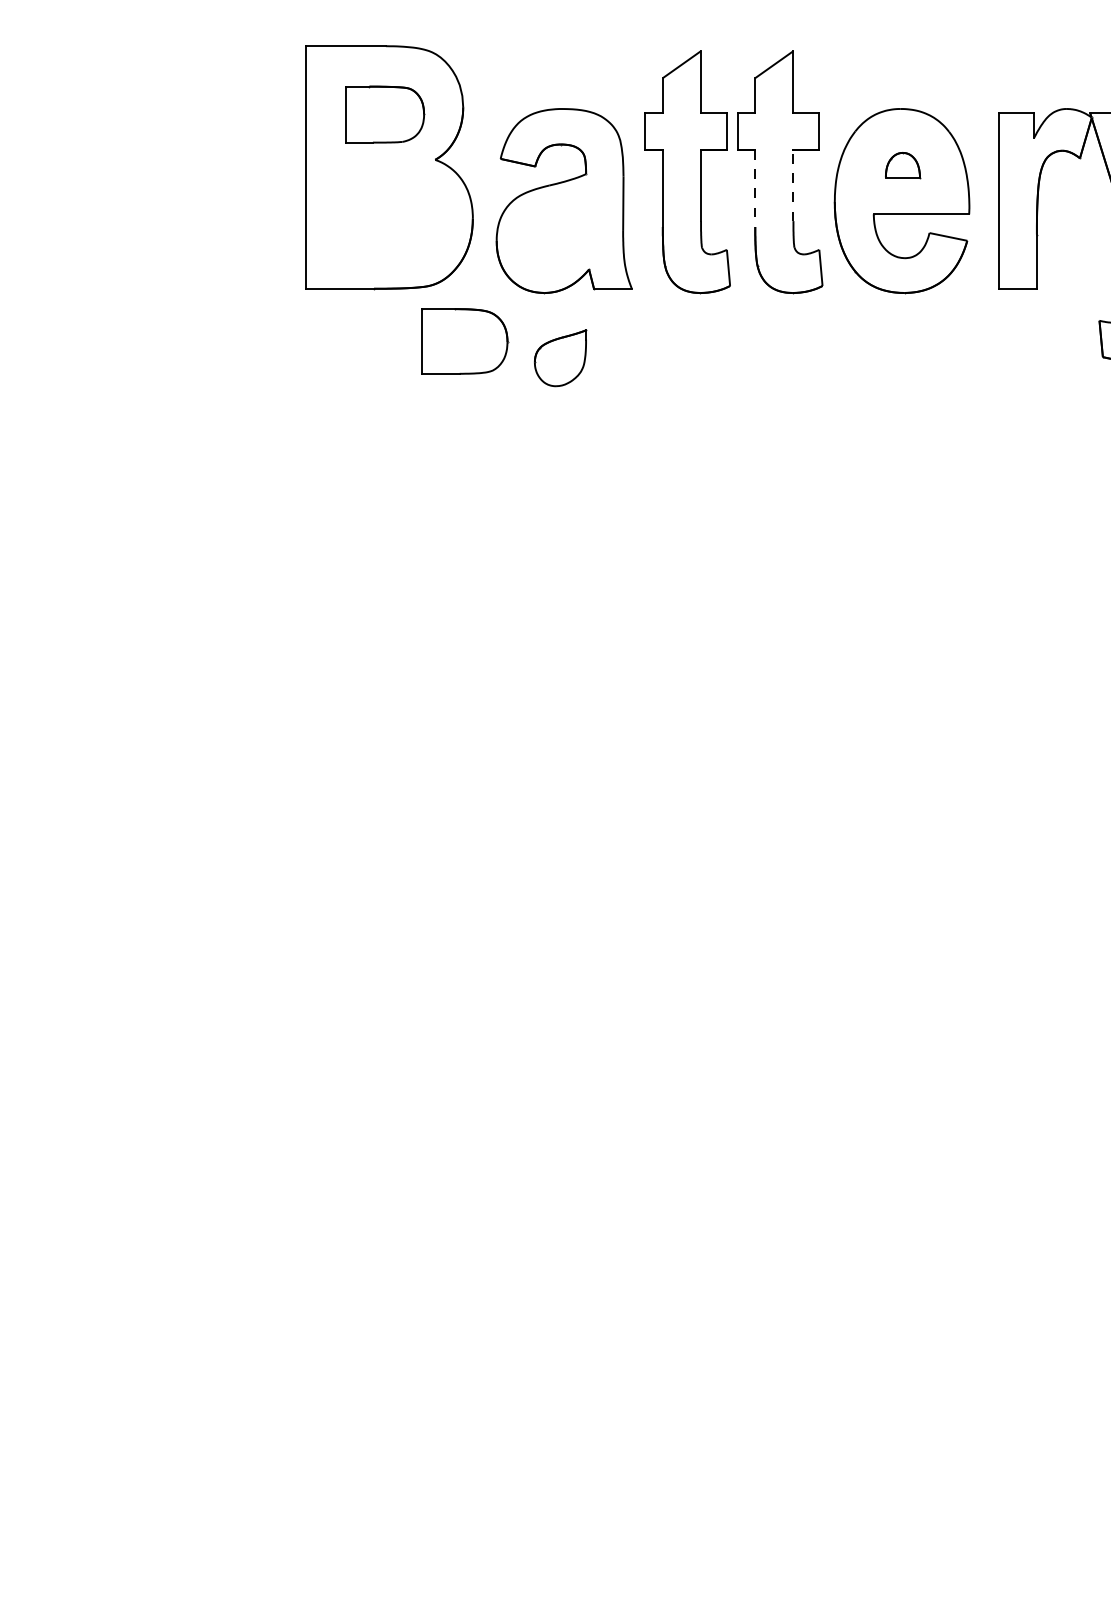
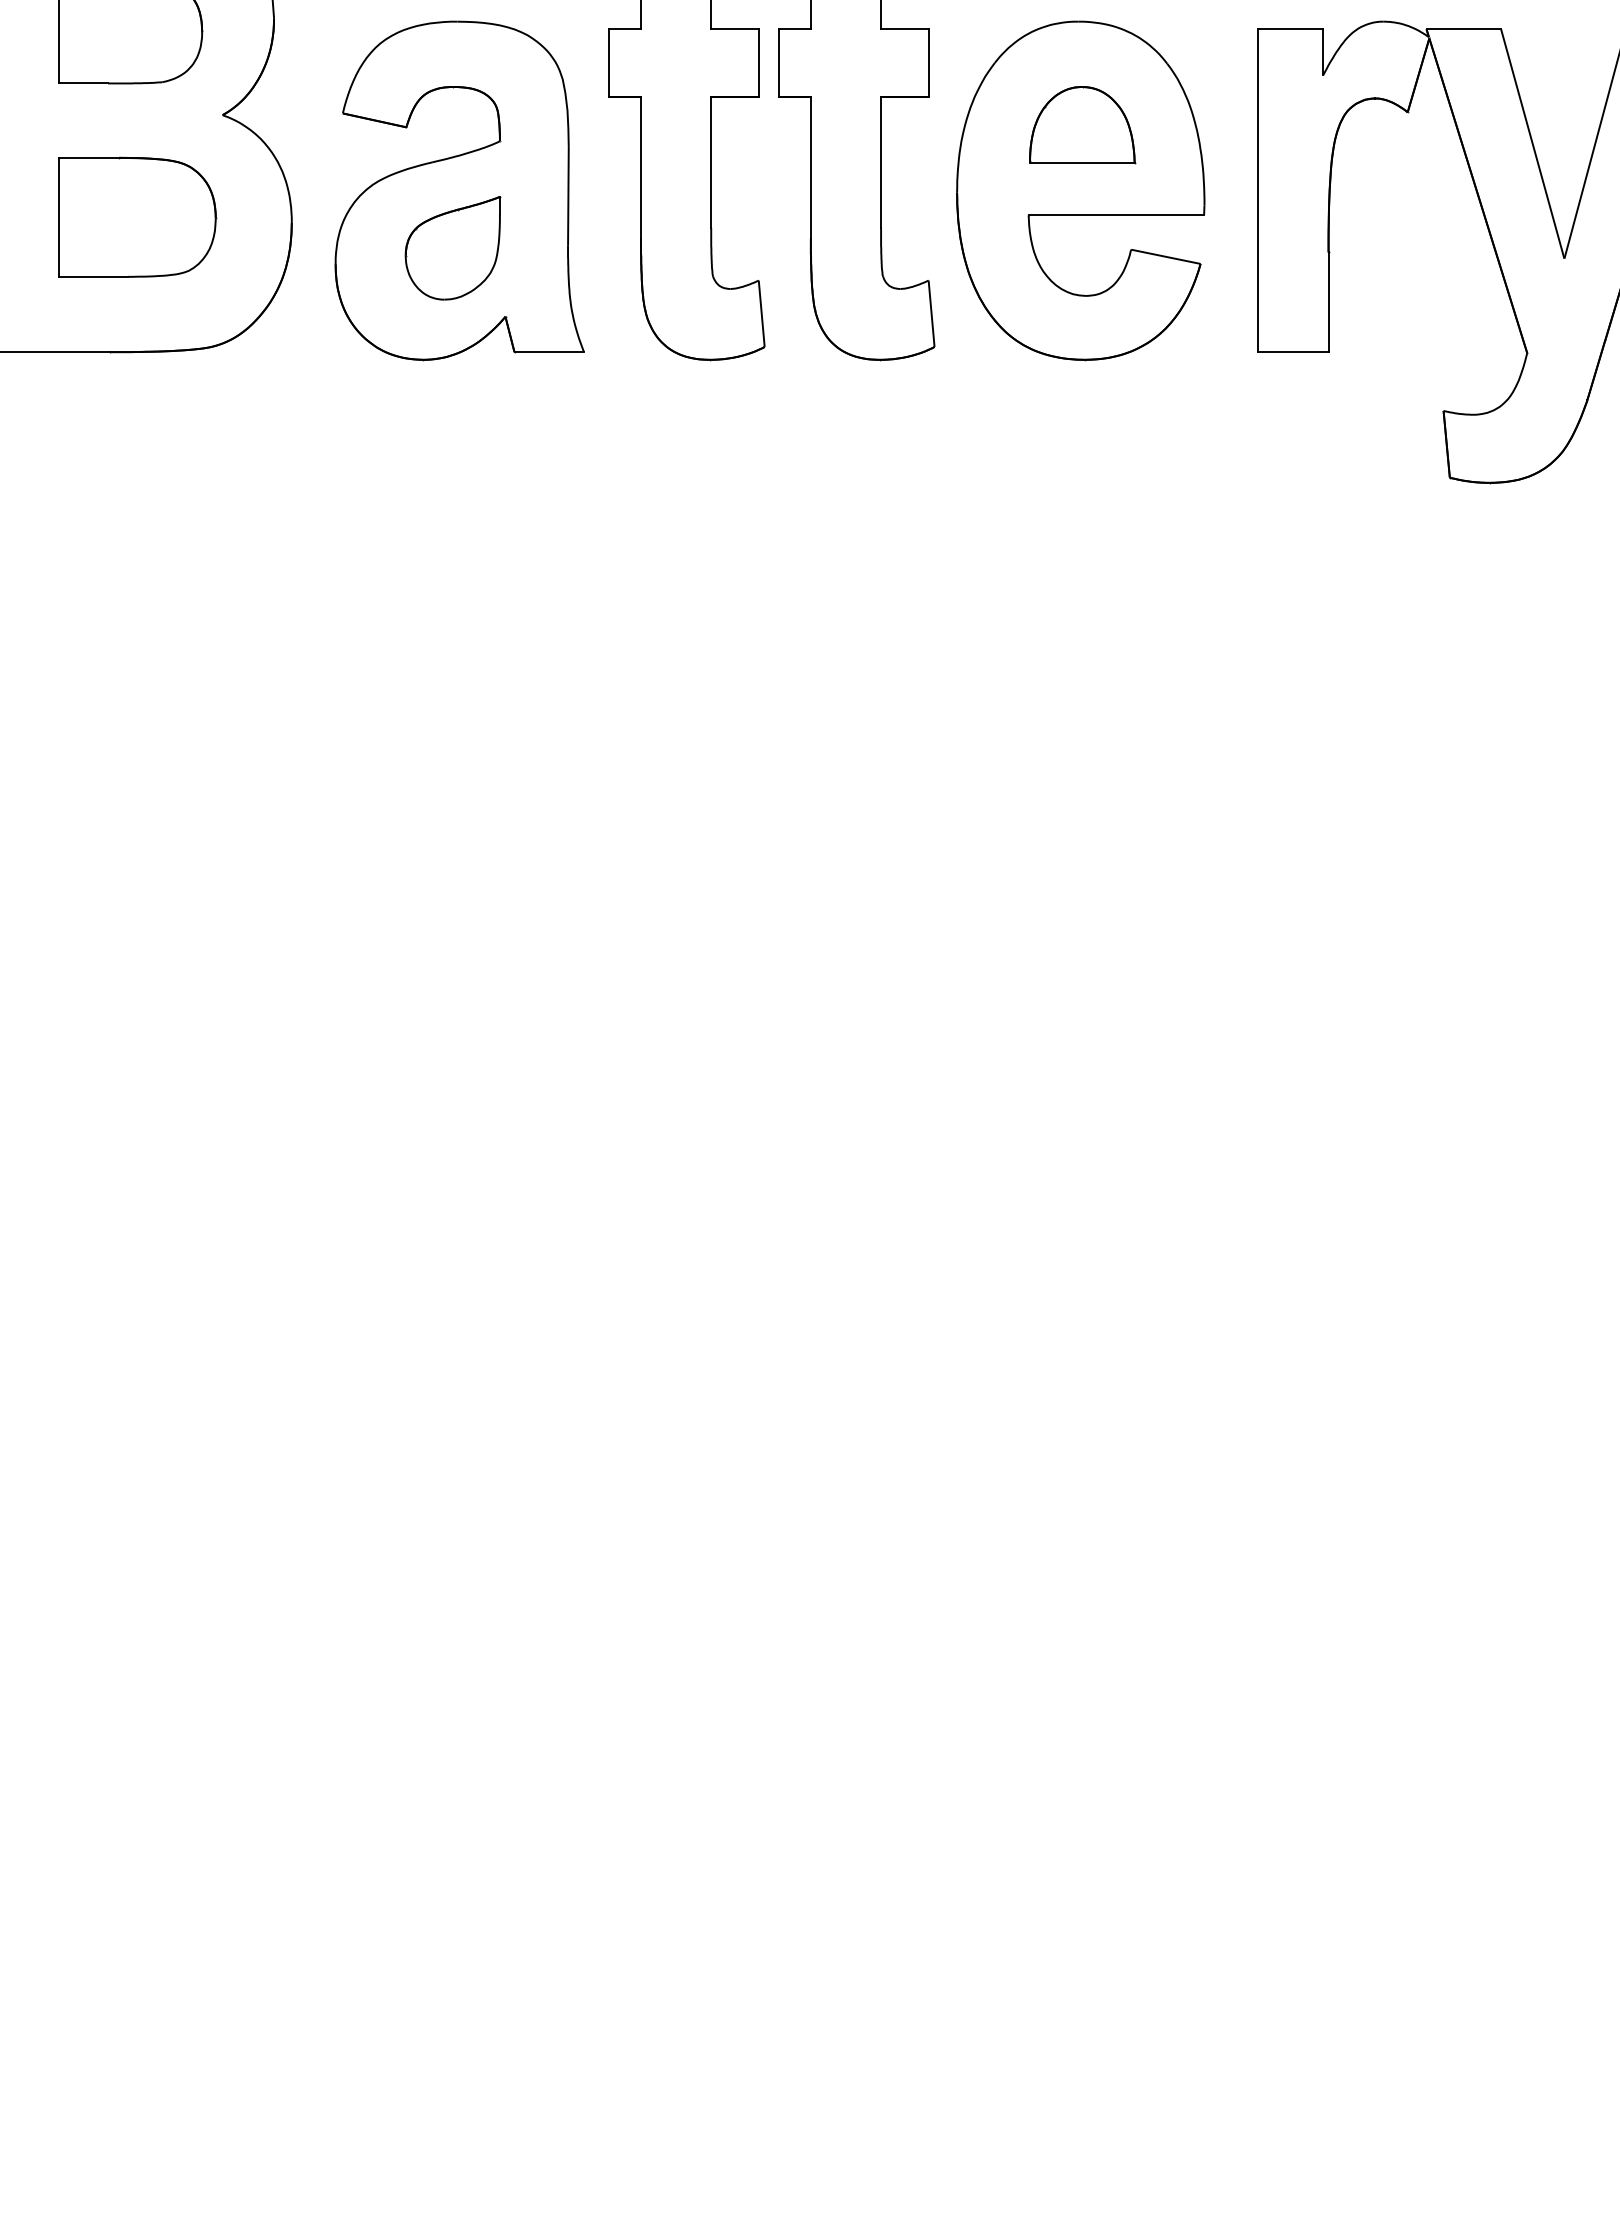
part: (902, 165) -> (1081, 125), size x1.67
line: (793, 185) -> (881, 162), dashed -> solid
line: (755, 189) -> (811, 169), dashed -> solid
part: (465, 341) -> (138, 217), moved
part: (560, 358) -> (452, 248), moved

